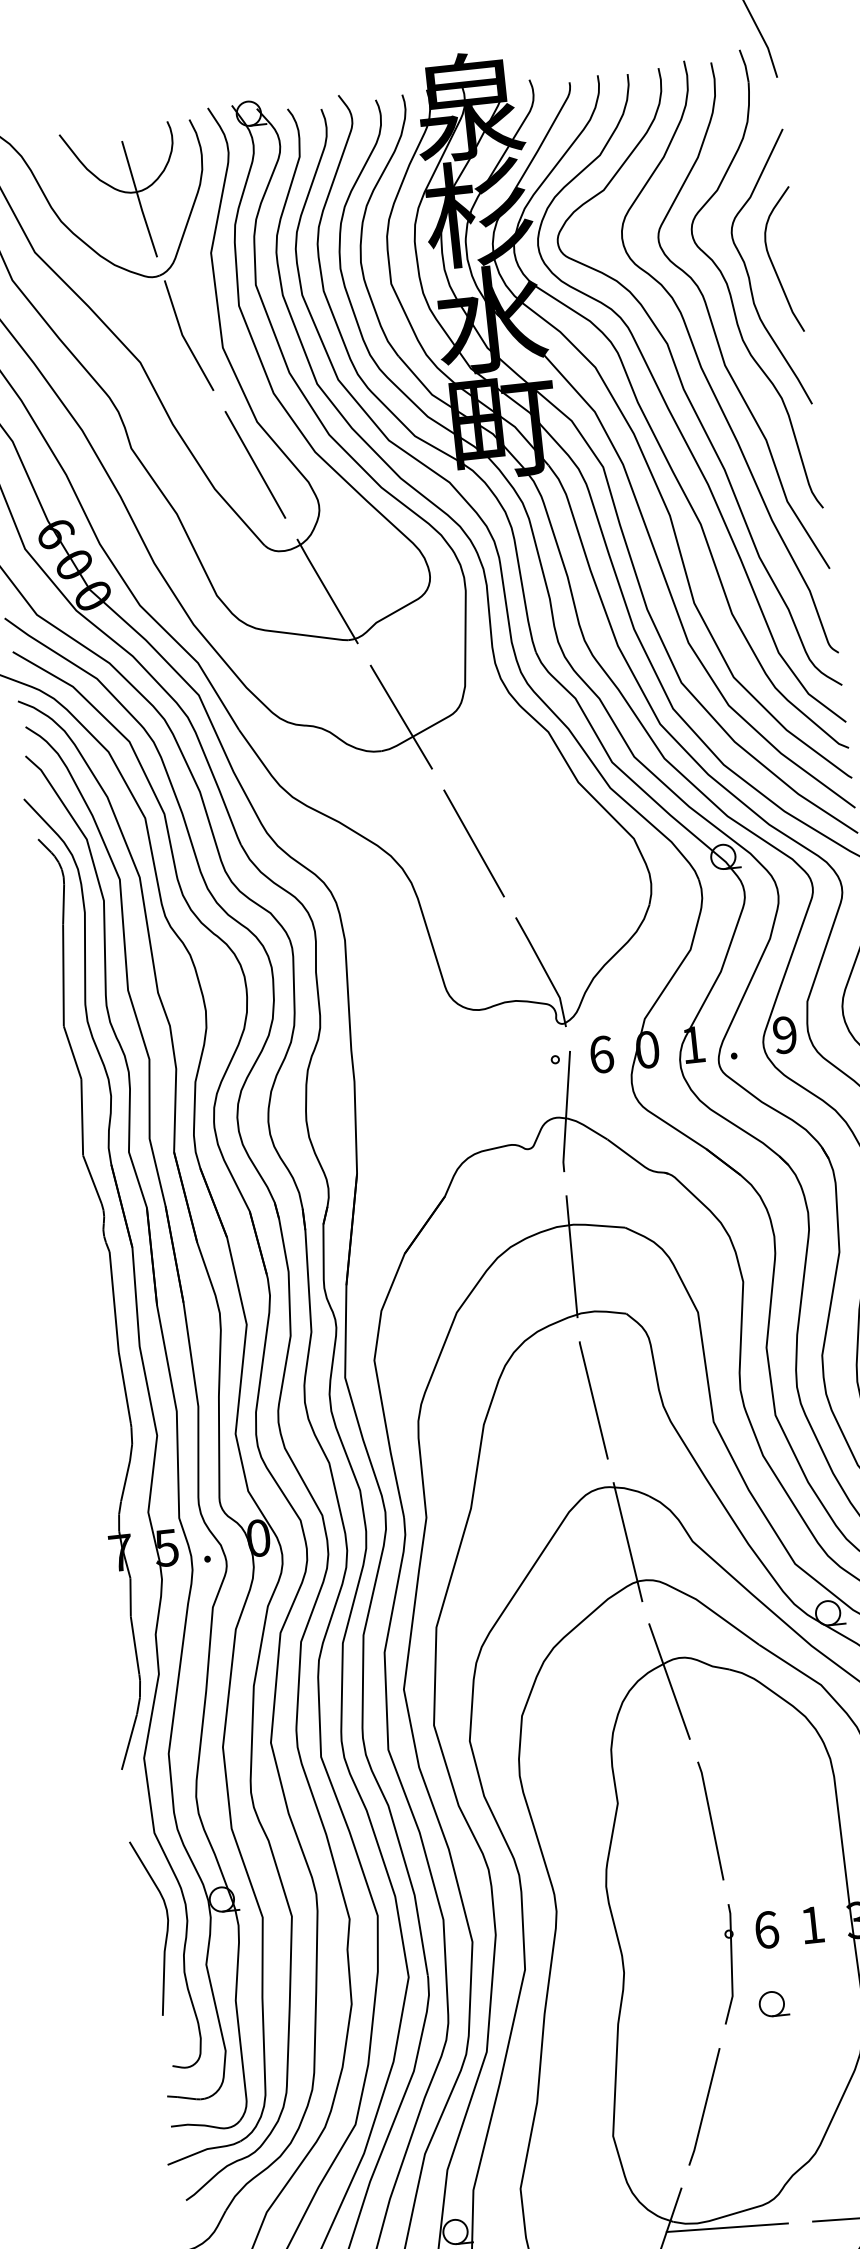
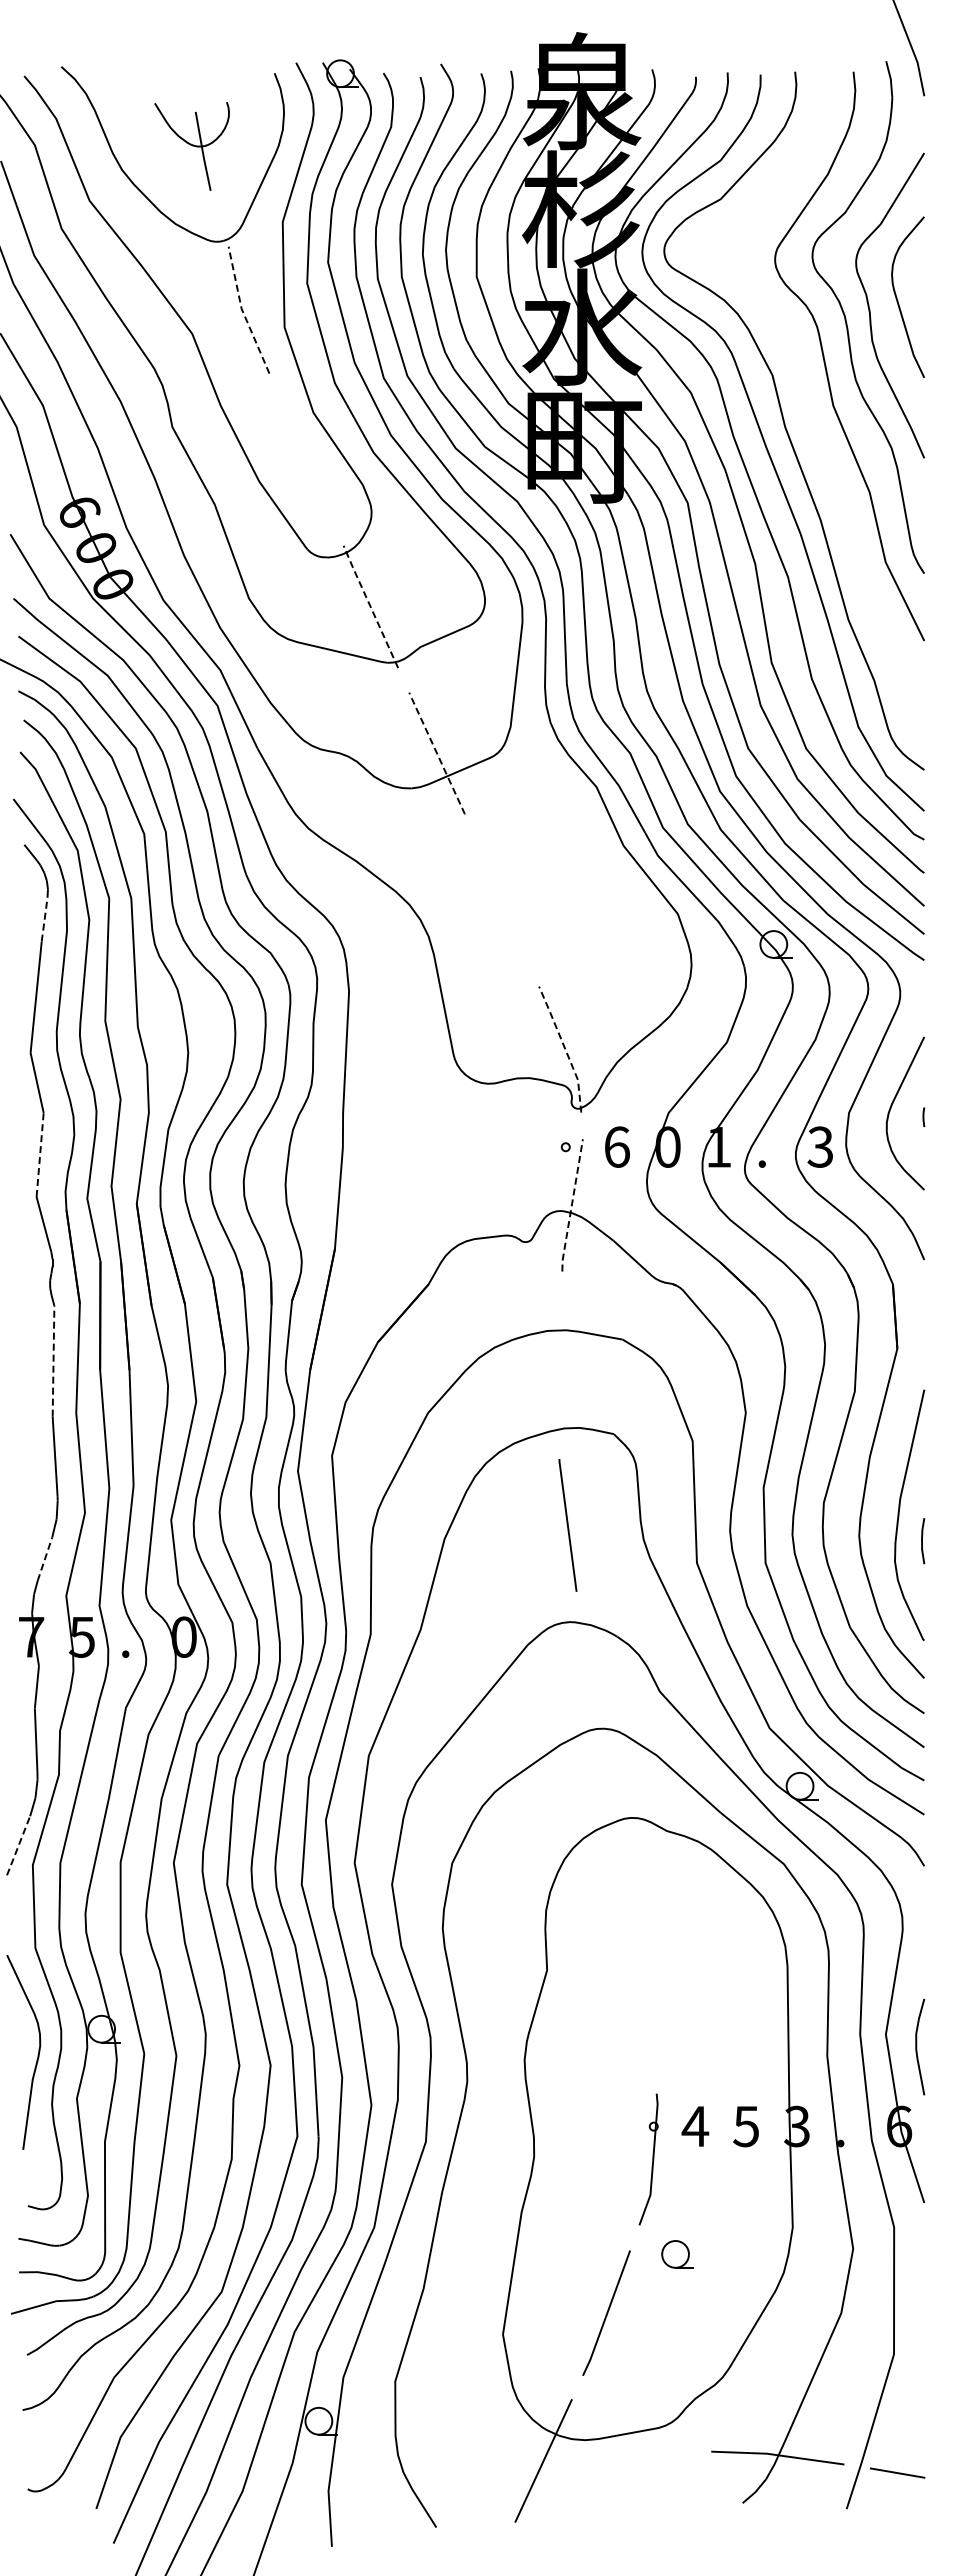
part: (121, 193) -> (191, 146), size x0.6
line: (183, 337) -> (242, 311), solid -> dashed
curve: (703, 370) -> (809, 408), removed
line: (255, 464) -> (306, 459), removed
line: (327, 591) -> (370, 606), solid -> dashed
line: (401, 717) -> (437, 753), solid -> dashed
line: (473, 843) -> (501, 900), removed
line: (63, 904) -> (44, 919), solid -> dashed
line: (544, 970) -> (564, 1048), solid -> dashed
text: (784, 1034) -> (820, 1146), 9 -> 3
line: (566, 1111) -> (571, 1205), solid -> dashed
line: (82, 1116) -> (40, 1154), solid -> dashed
line: (571, 1257) -> (560, 1365), removed
line: (114, 1301) -> (53, 1360), solid -> dashed
line: (125, 1481) -> (44, 1559), solid -> dashed
line: (627, 1541) -> (588, 1684), removed
line: (668, 1681) -> (617, 1842), removed
line: (129, 1741) -> (18, 1845), solid -> dashed
line: (710, 1820) -> (646, 1999), removed
text: (811, 1925) -> (745, 2126), 1 -> 5
text: (766, 1930) -> (695, 2126), 6 -> 4
part: (773, 2004) -> (677, 2254), moved
line: (727, 2226) -> (617, 2447), removed

